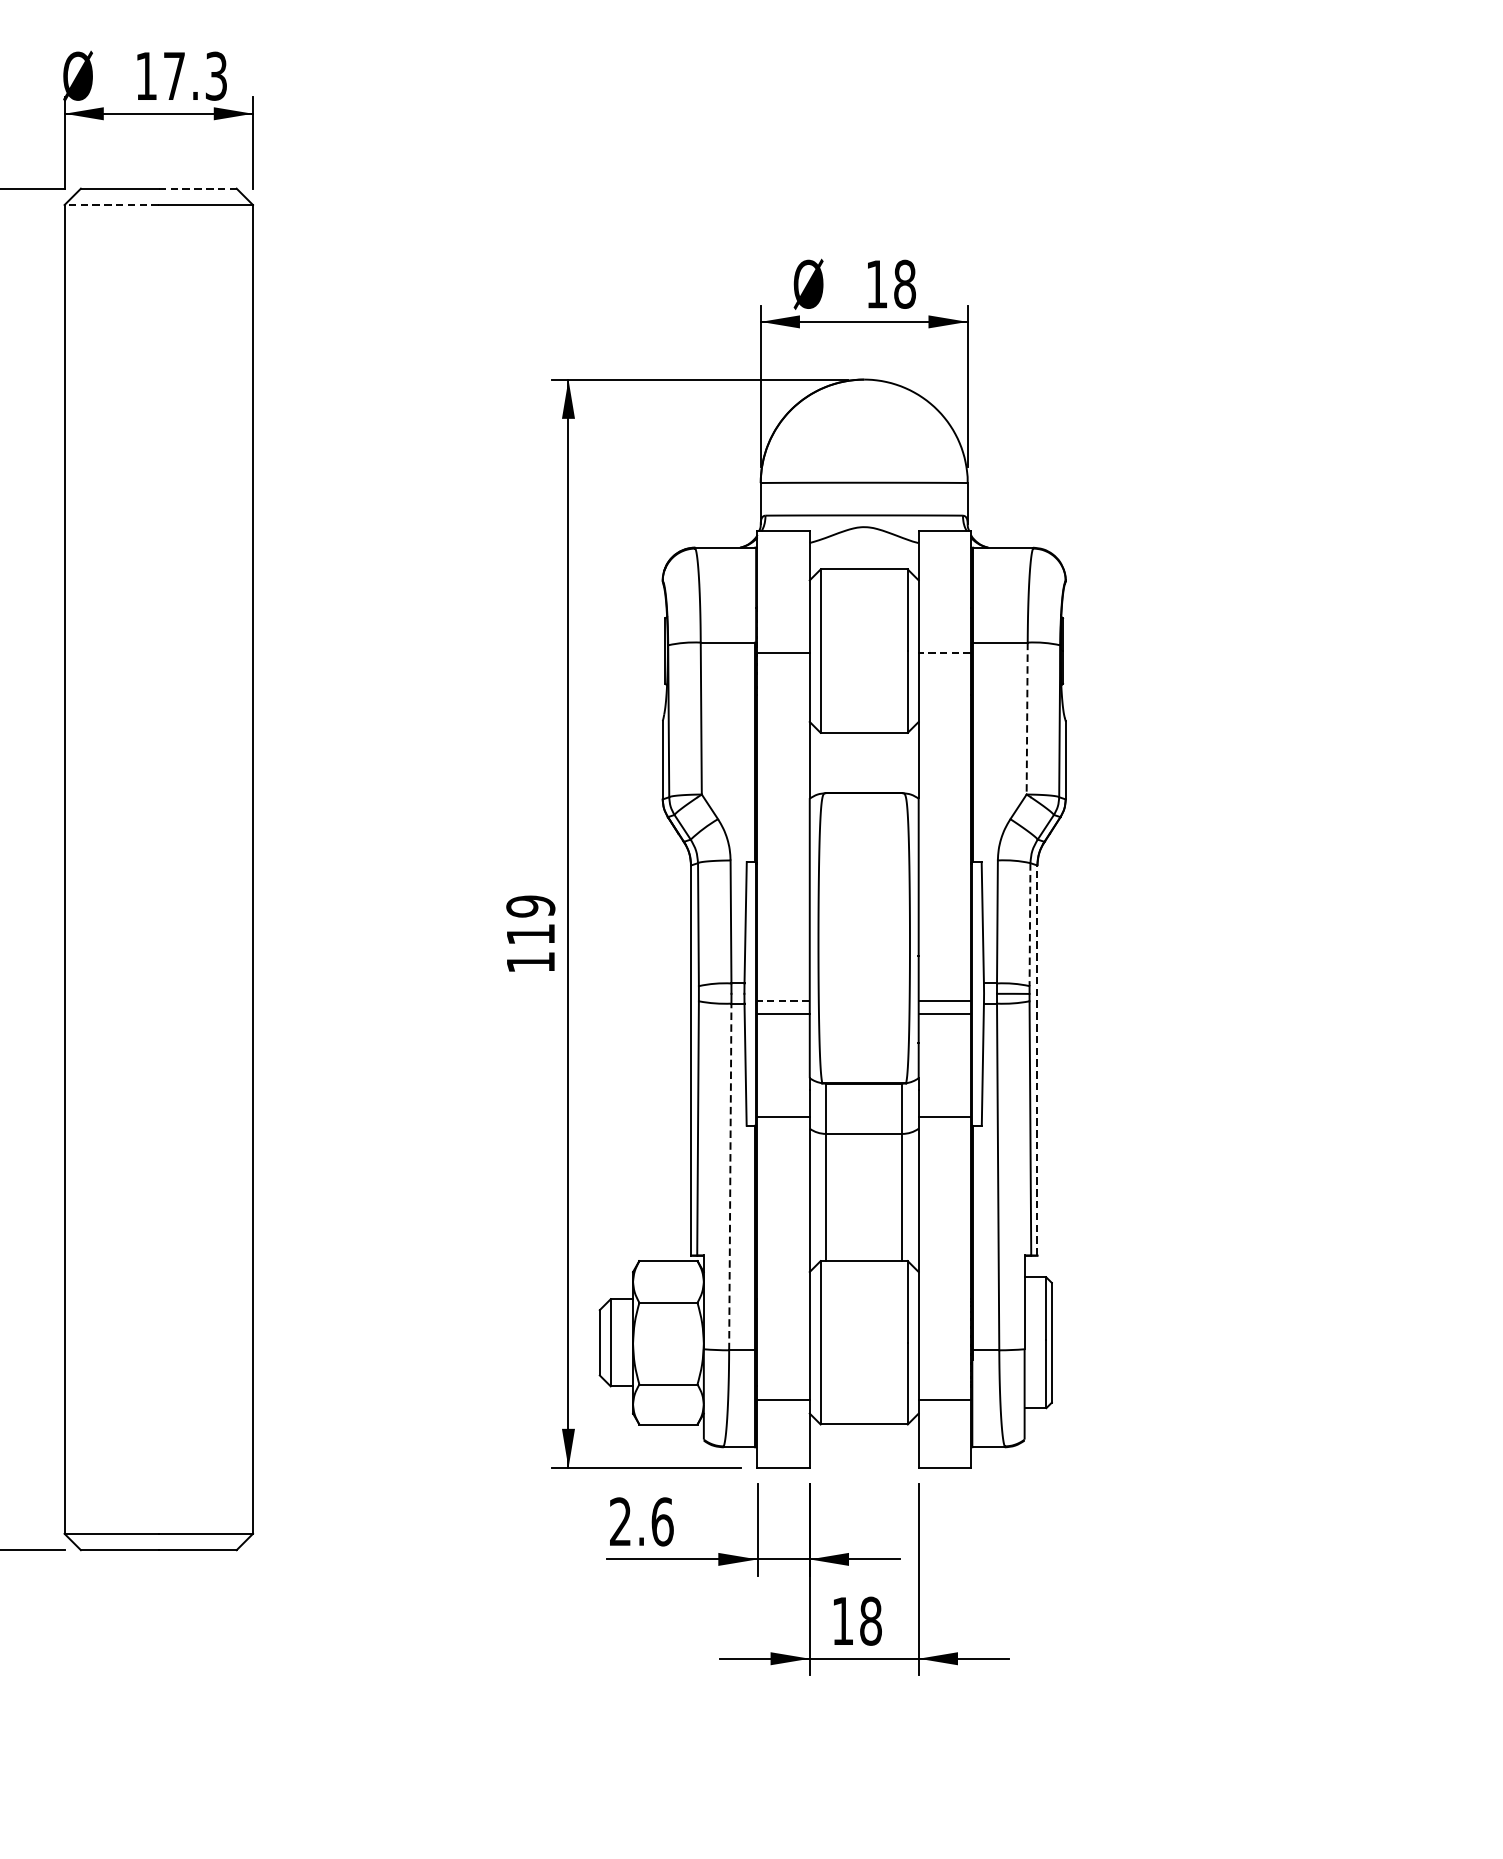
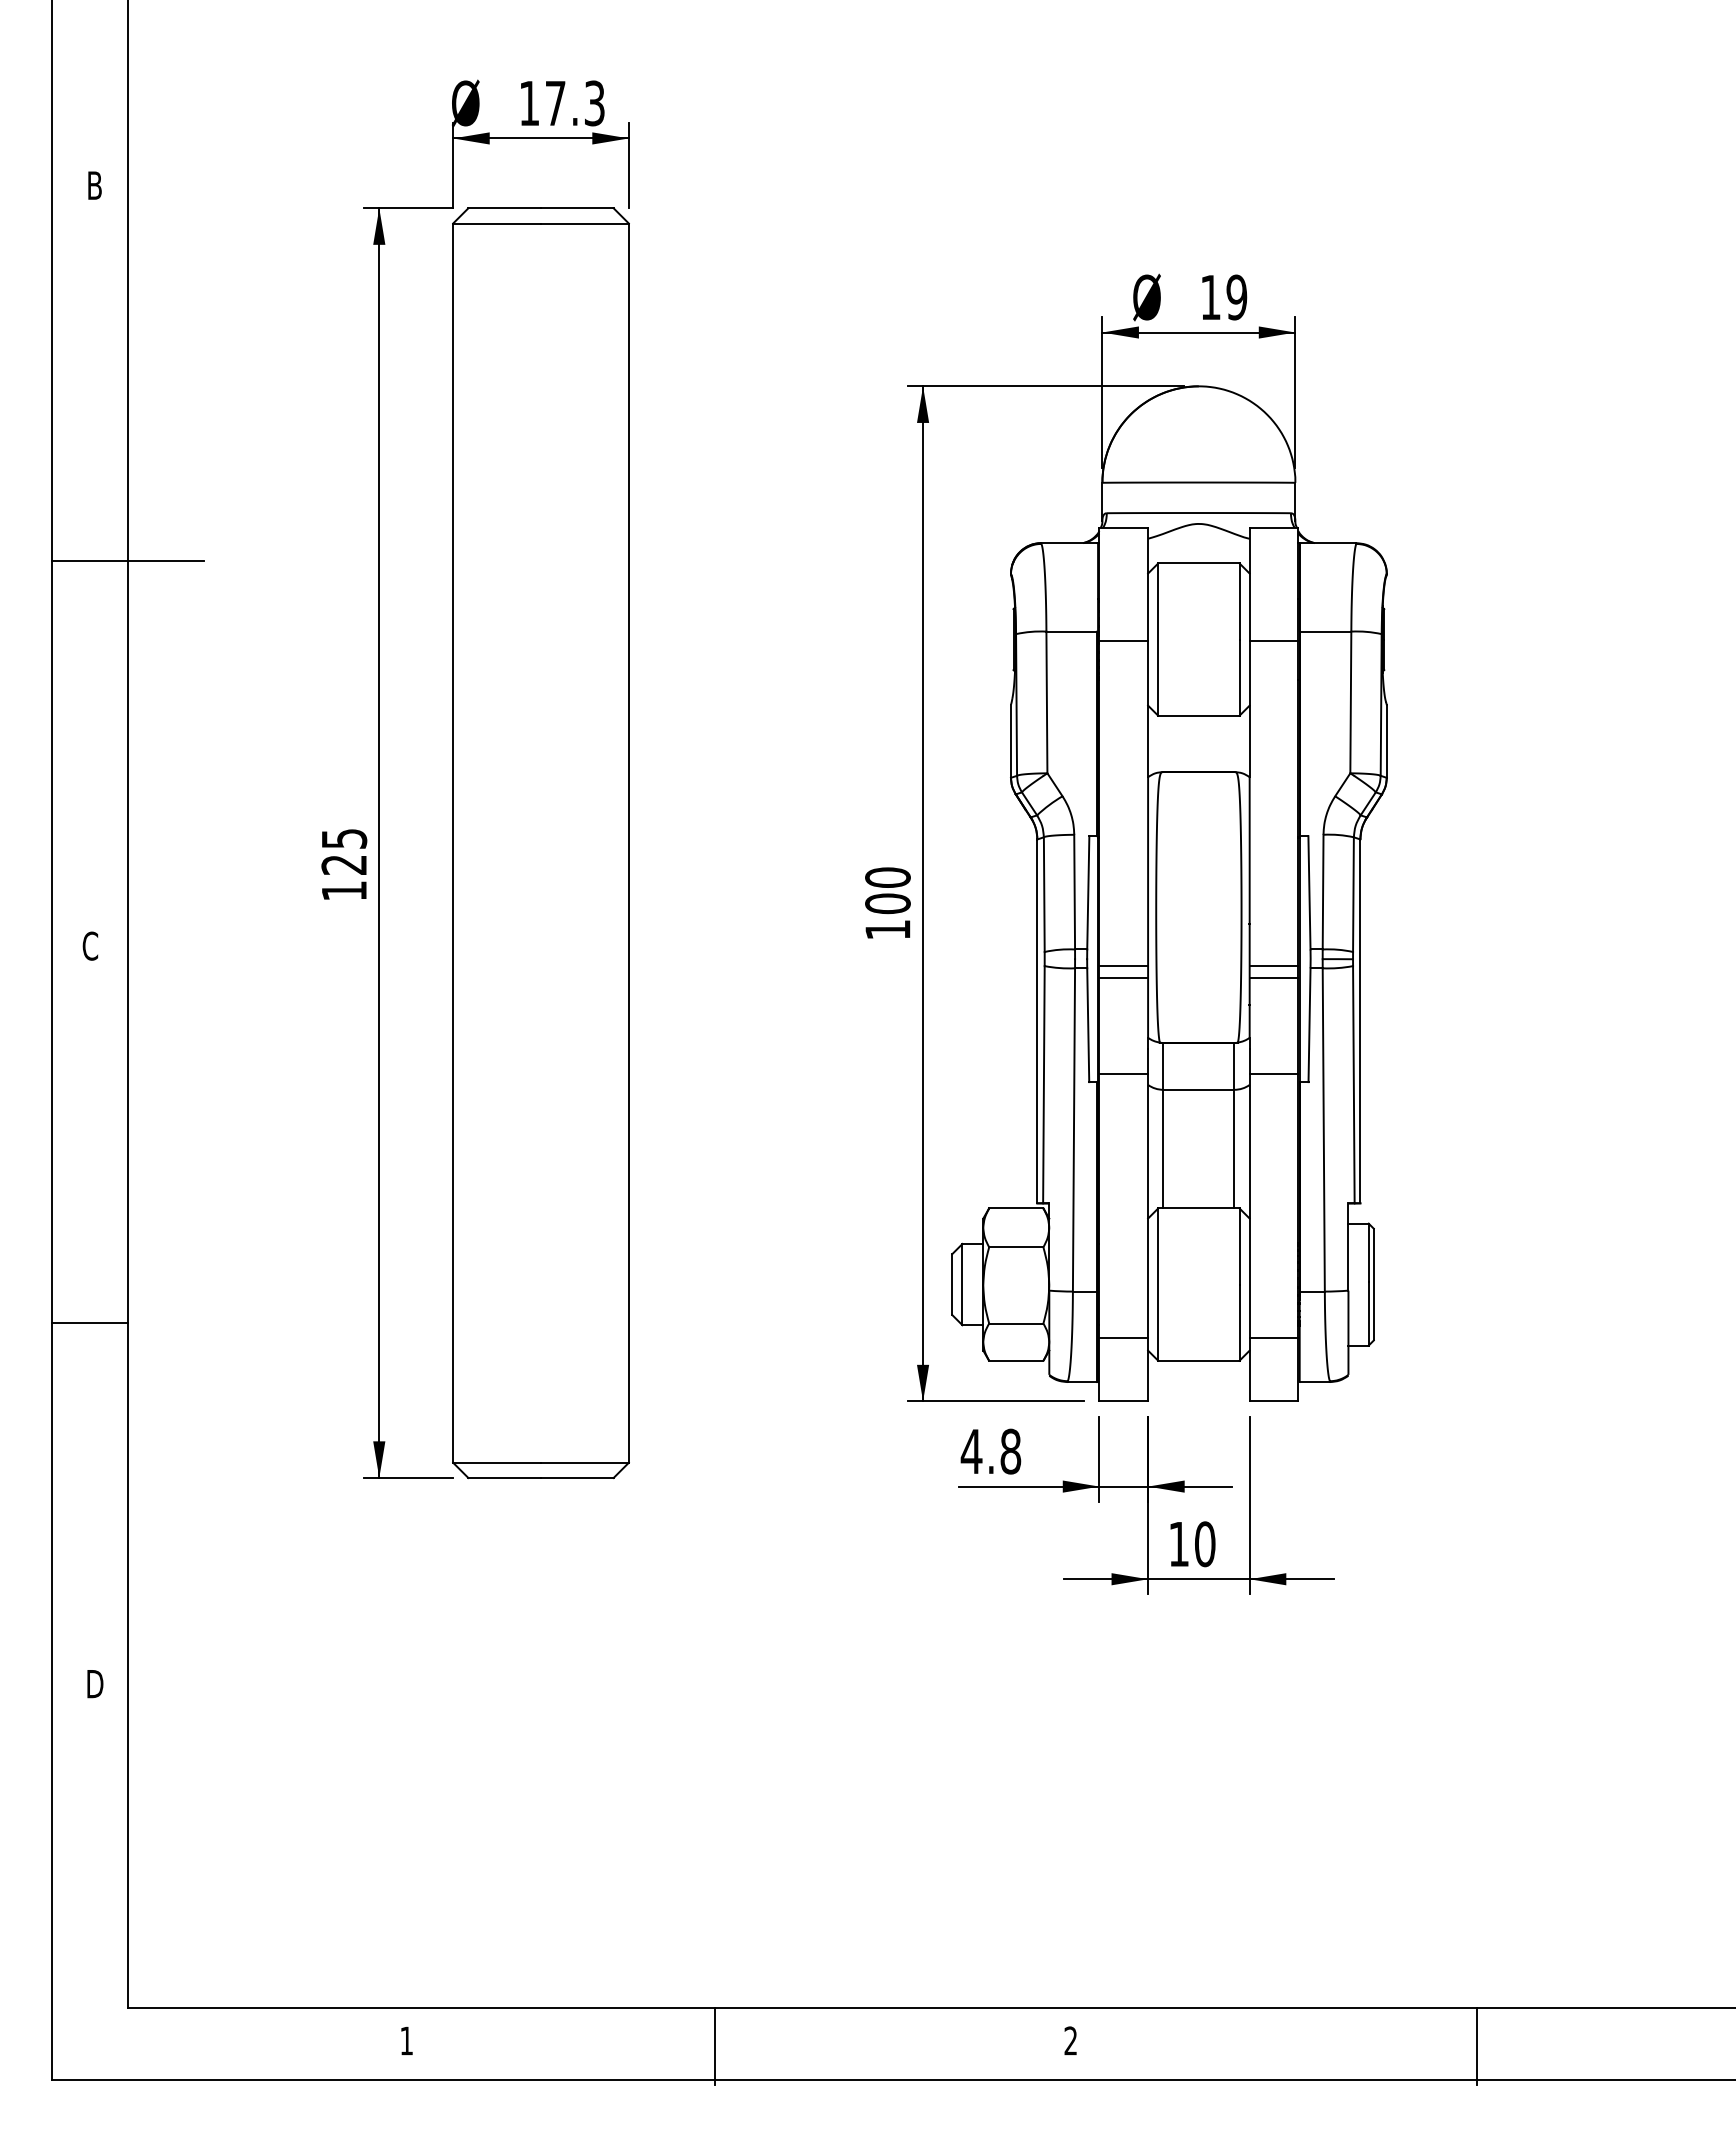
line: (197, 188) -> (577, 208), dashed -> solid
line: (112, 204) -> (497, 223), dashed -> solid
text: (904, 284) -> (1236, 297), 18 -> 19
line: (944, 653) -> (1273, 641), dashed -> solid
line: (1026, 718) -> (1350, 702), dashed -> solid
text: (530, 920) -> (887, 890), 119 -> 100
line: (1030, 925) -> (1353, 895), dashed -> solid
line: (783, 1001) -> (1123, 966), dashed -> solid
line: (1037, 1060) -> (1360, 1021), dashed -> solid
line: (729, 1176) -> (1073, 1129), dashed -> solid
text: (640, 1521) -> (990, 1451), 2.6 -> 4.8
text: (871, 1620) -> (1205, 1543), 18 -> 10

